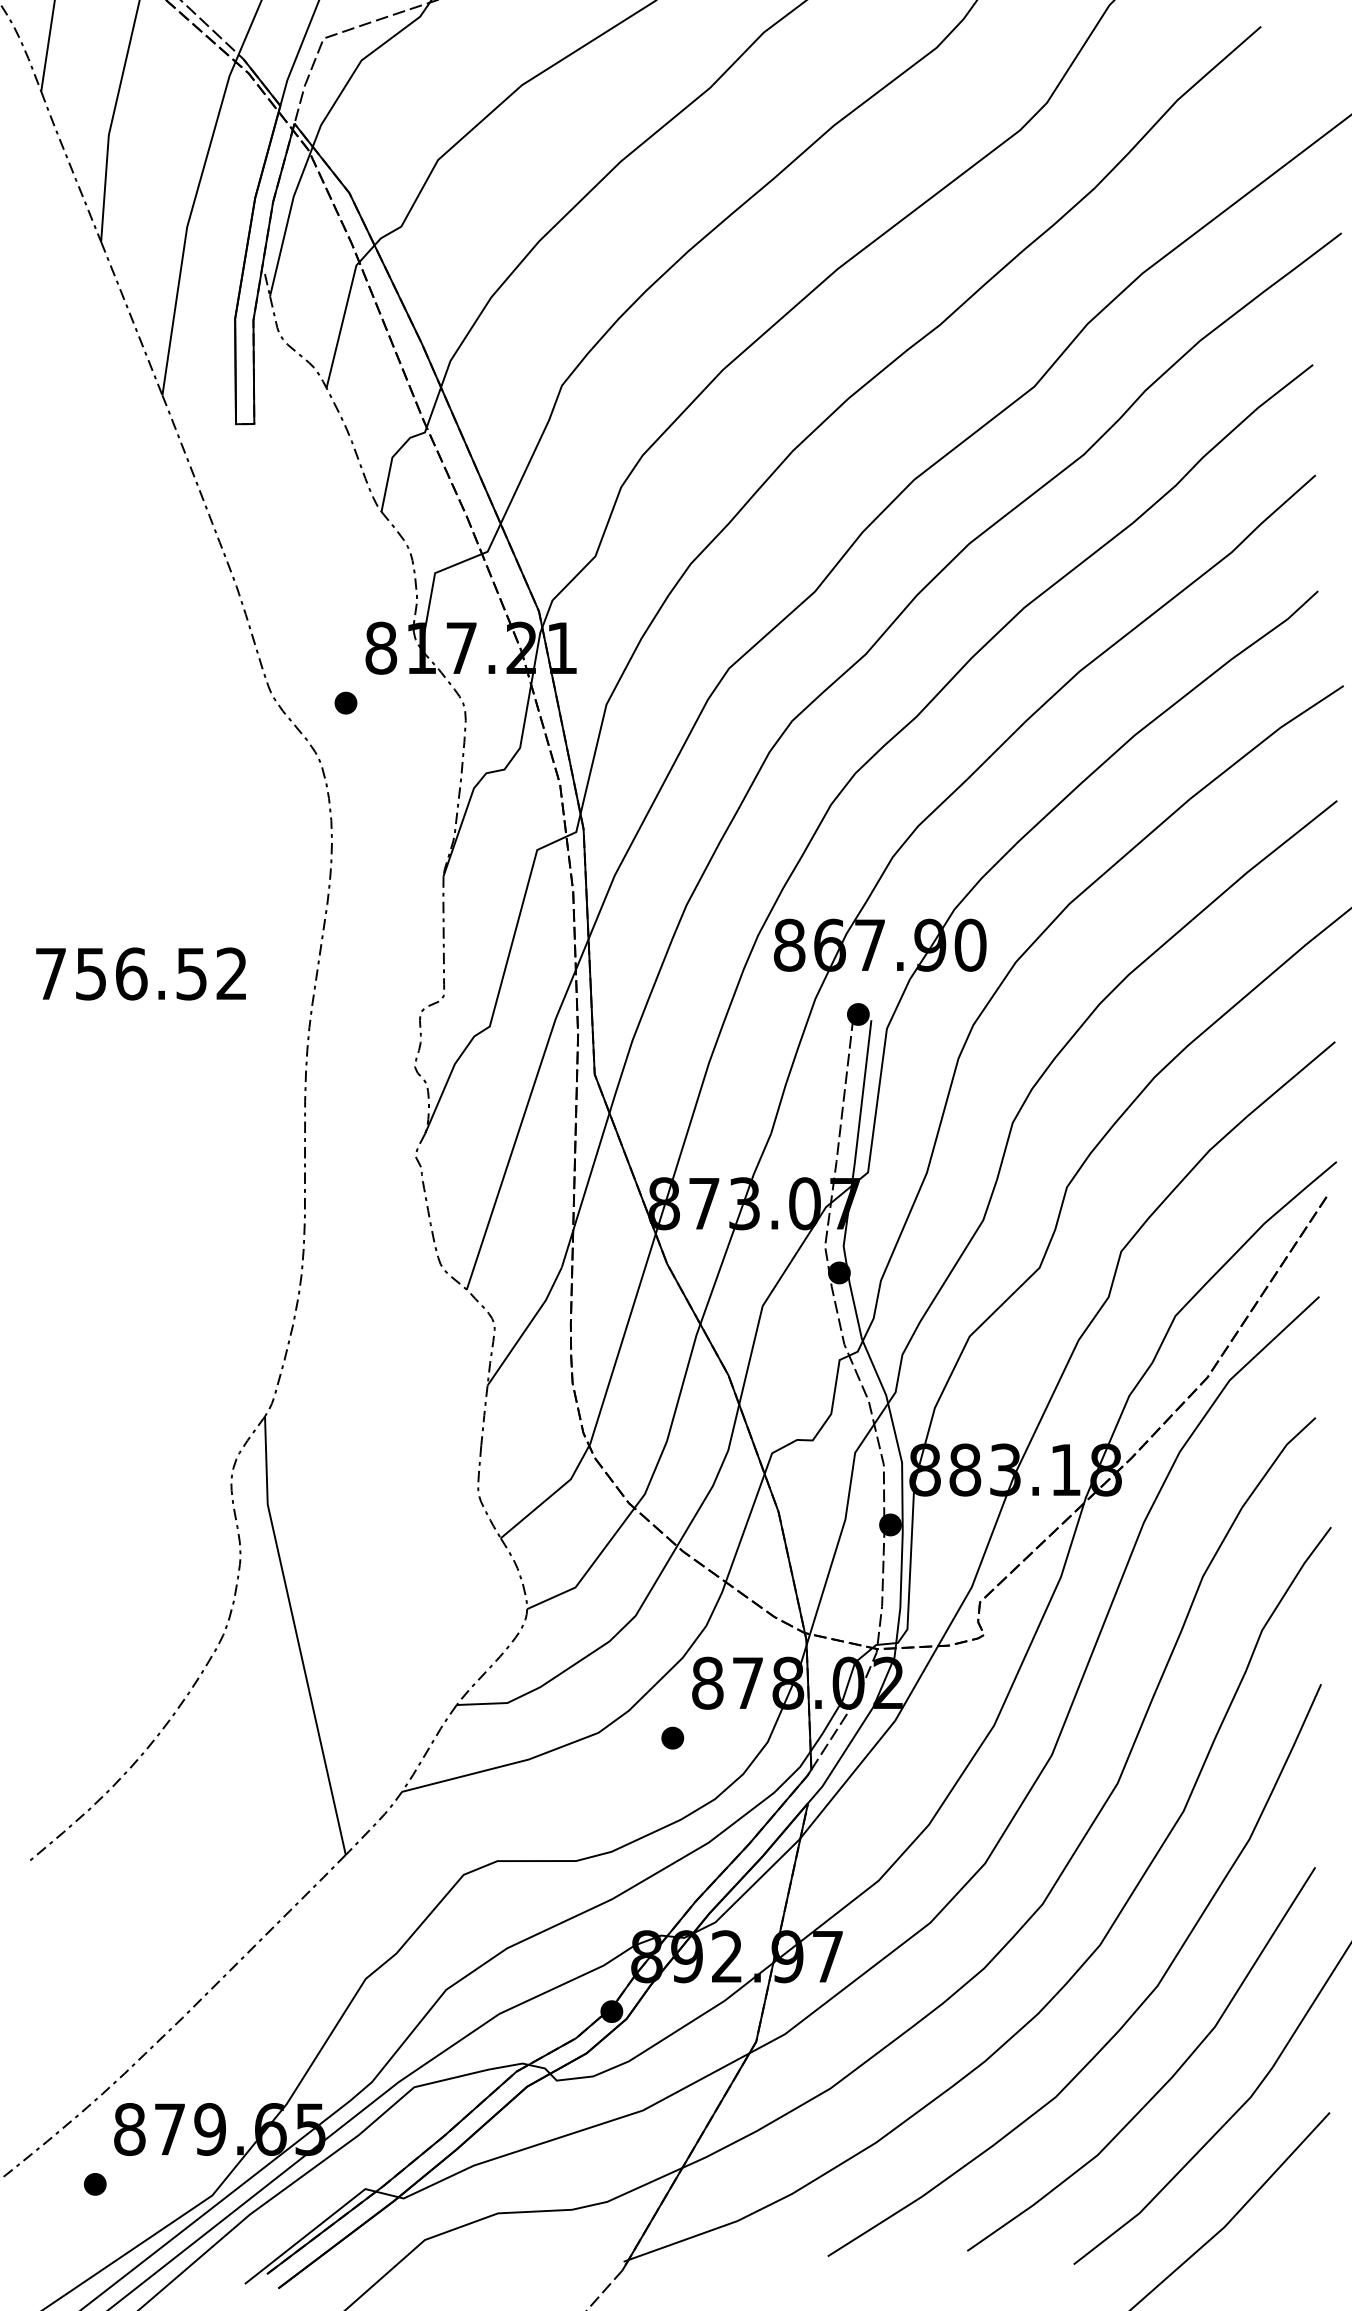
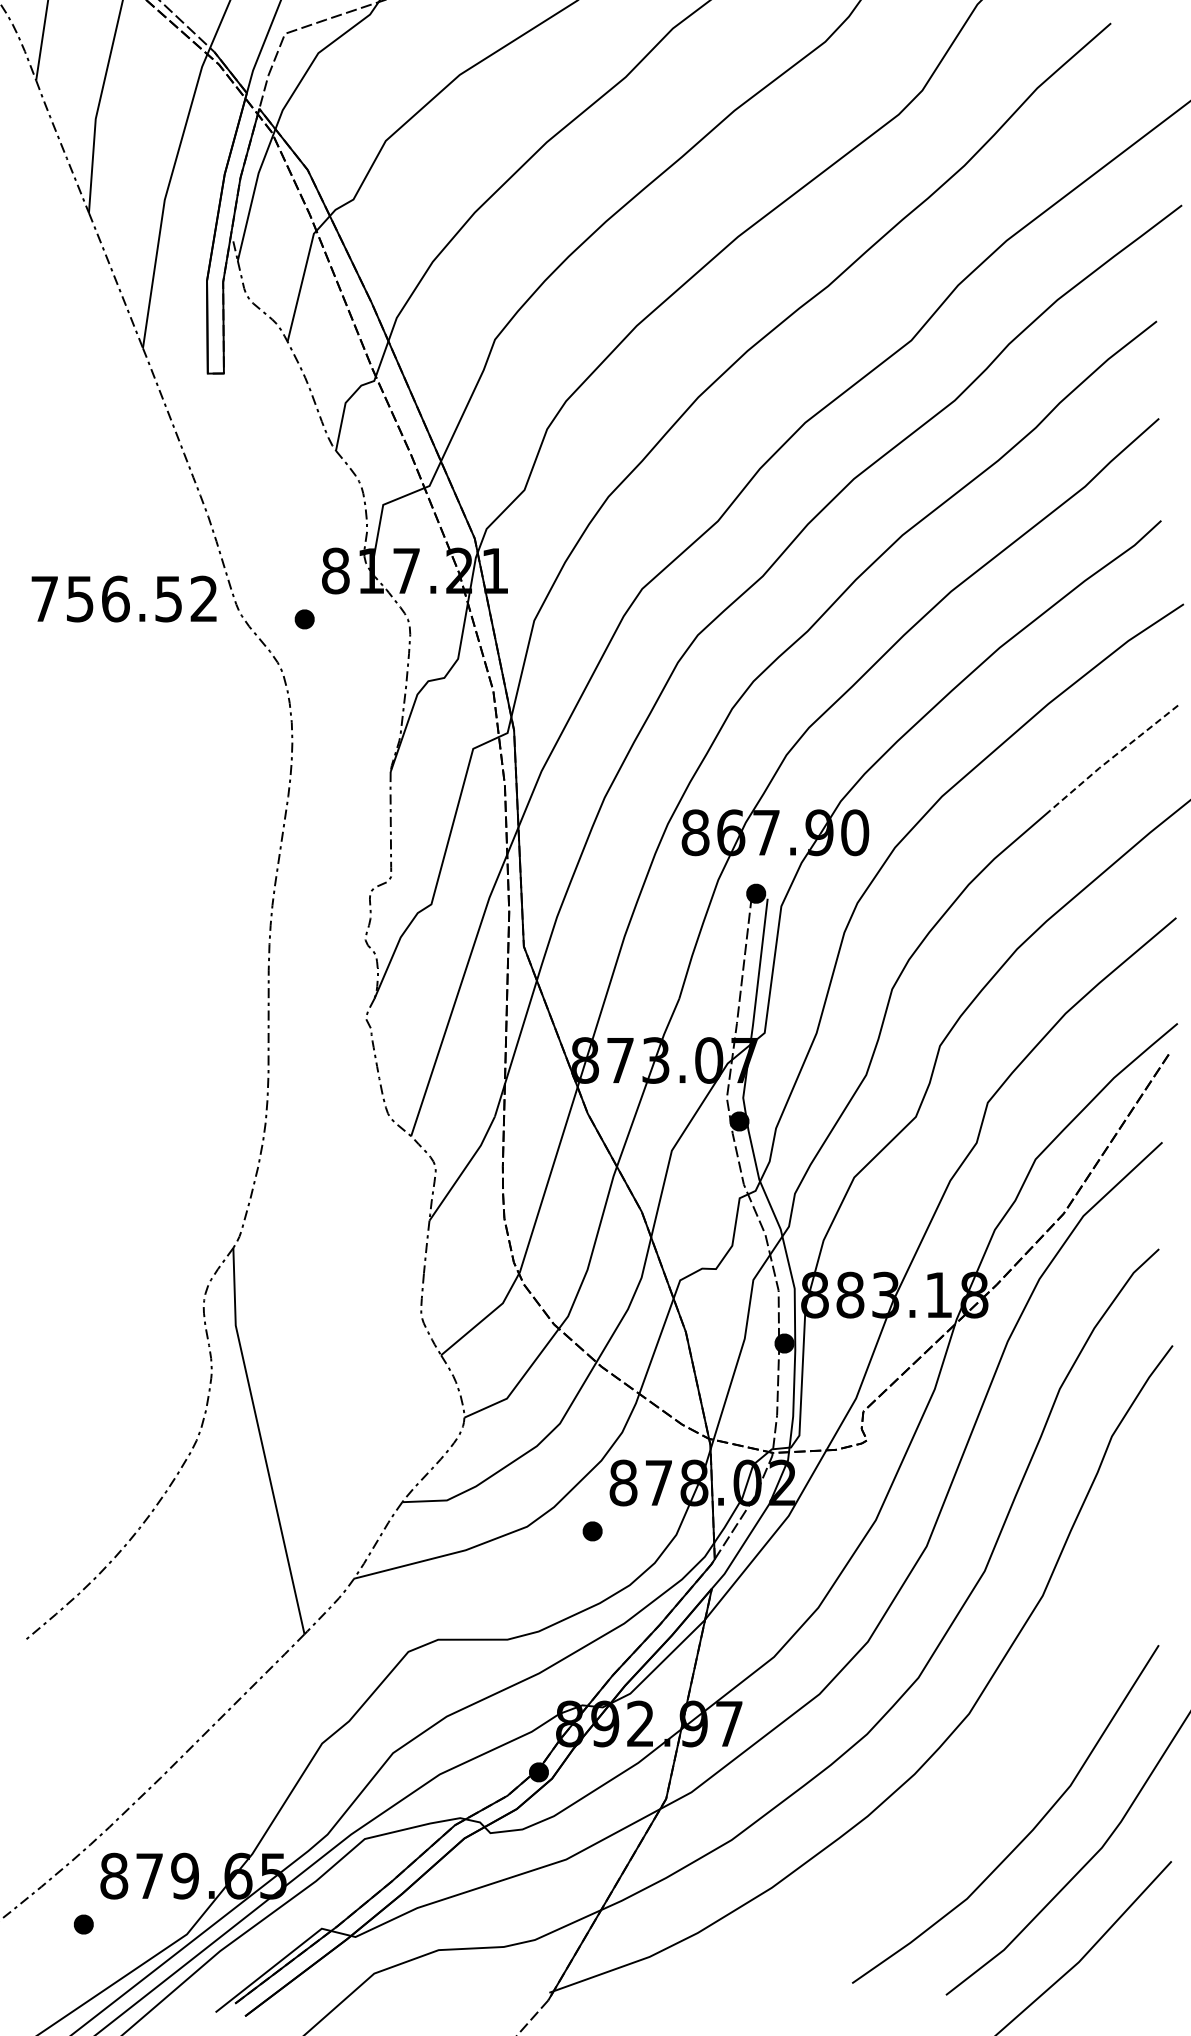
line: (1263, 859) -> (1113, 757), solid -> dashed
text: (140, 973) -> (123, 598), moved
curve: (1127, 2018) -> (993, 1778), removed

